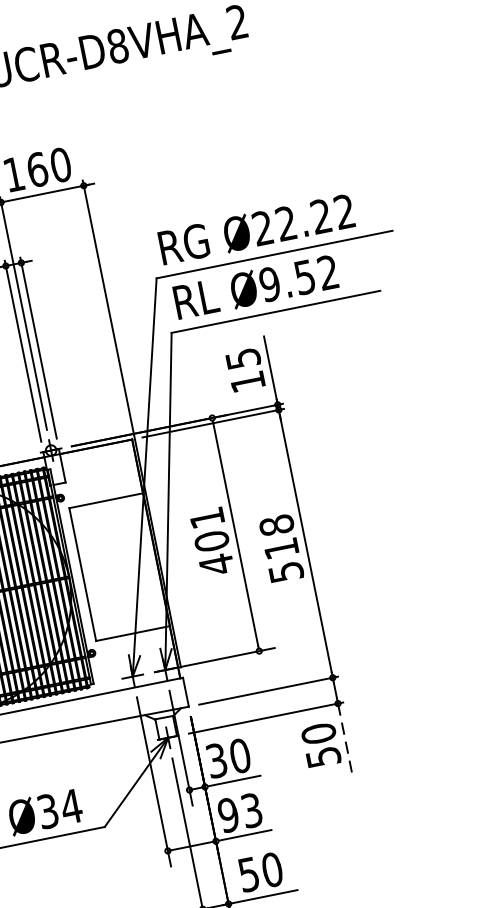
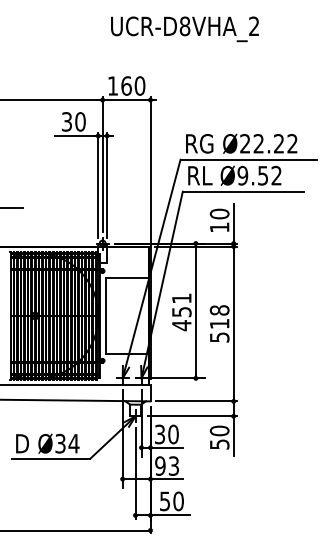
text: (242, 357) -> (219, 213), 15 -> 10
text: (211, 540) -> (181, 311), 401 -> 451
line: (344, 738) -> (233, 436), dashed -> solid

